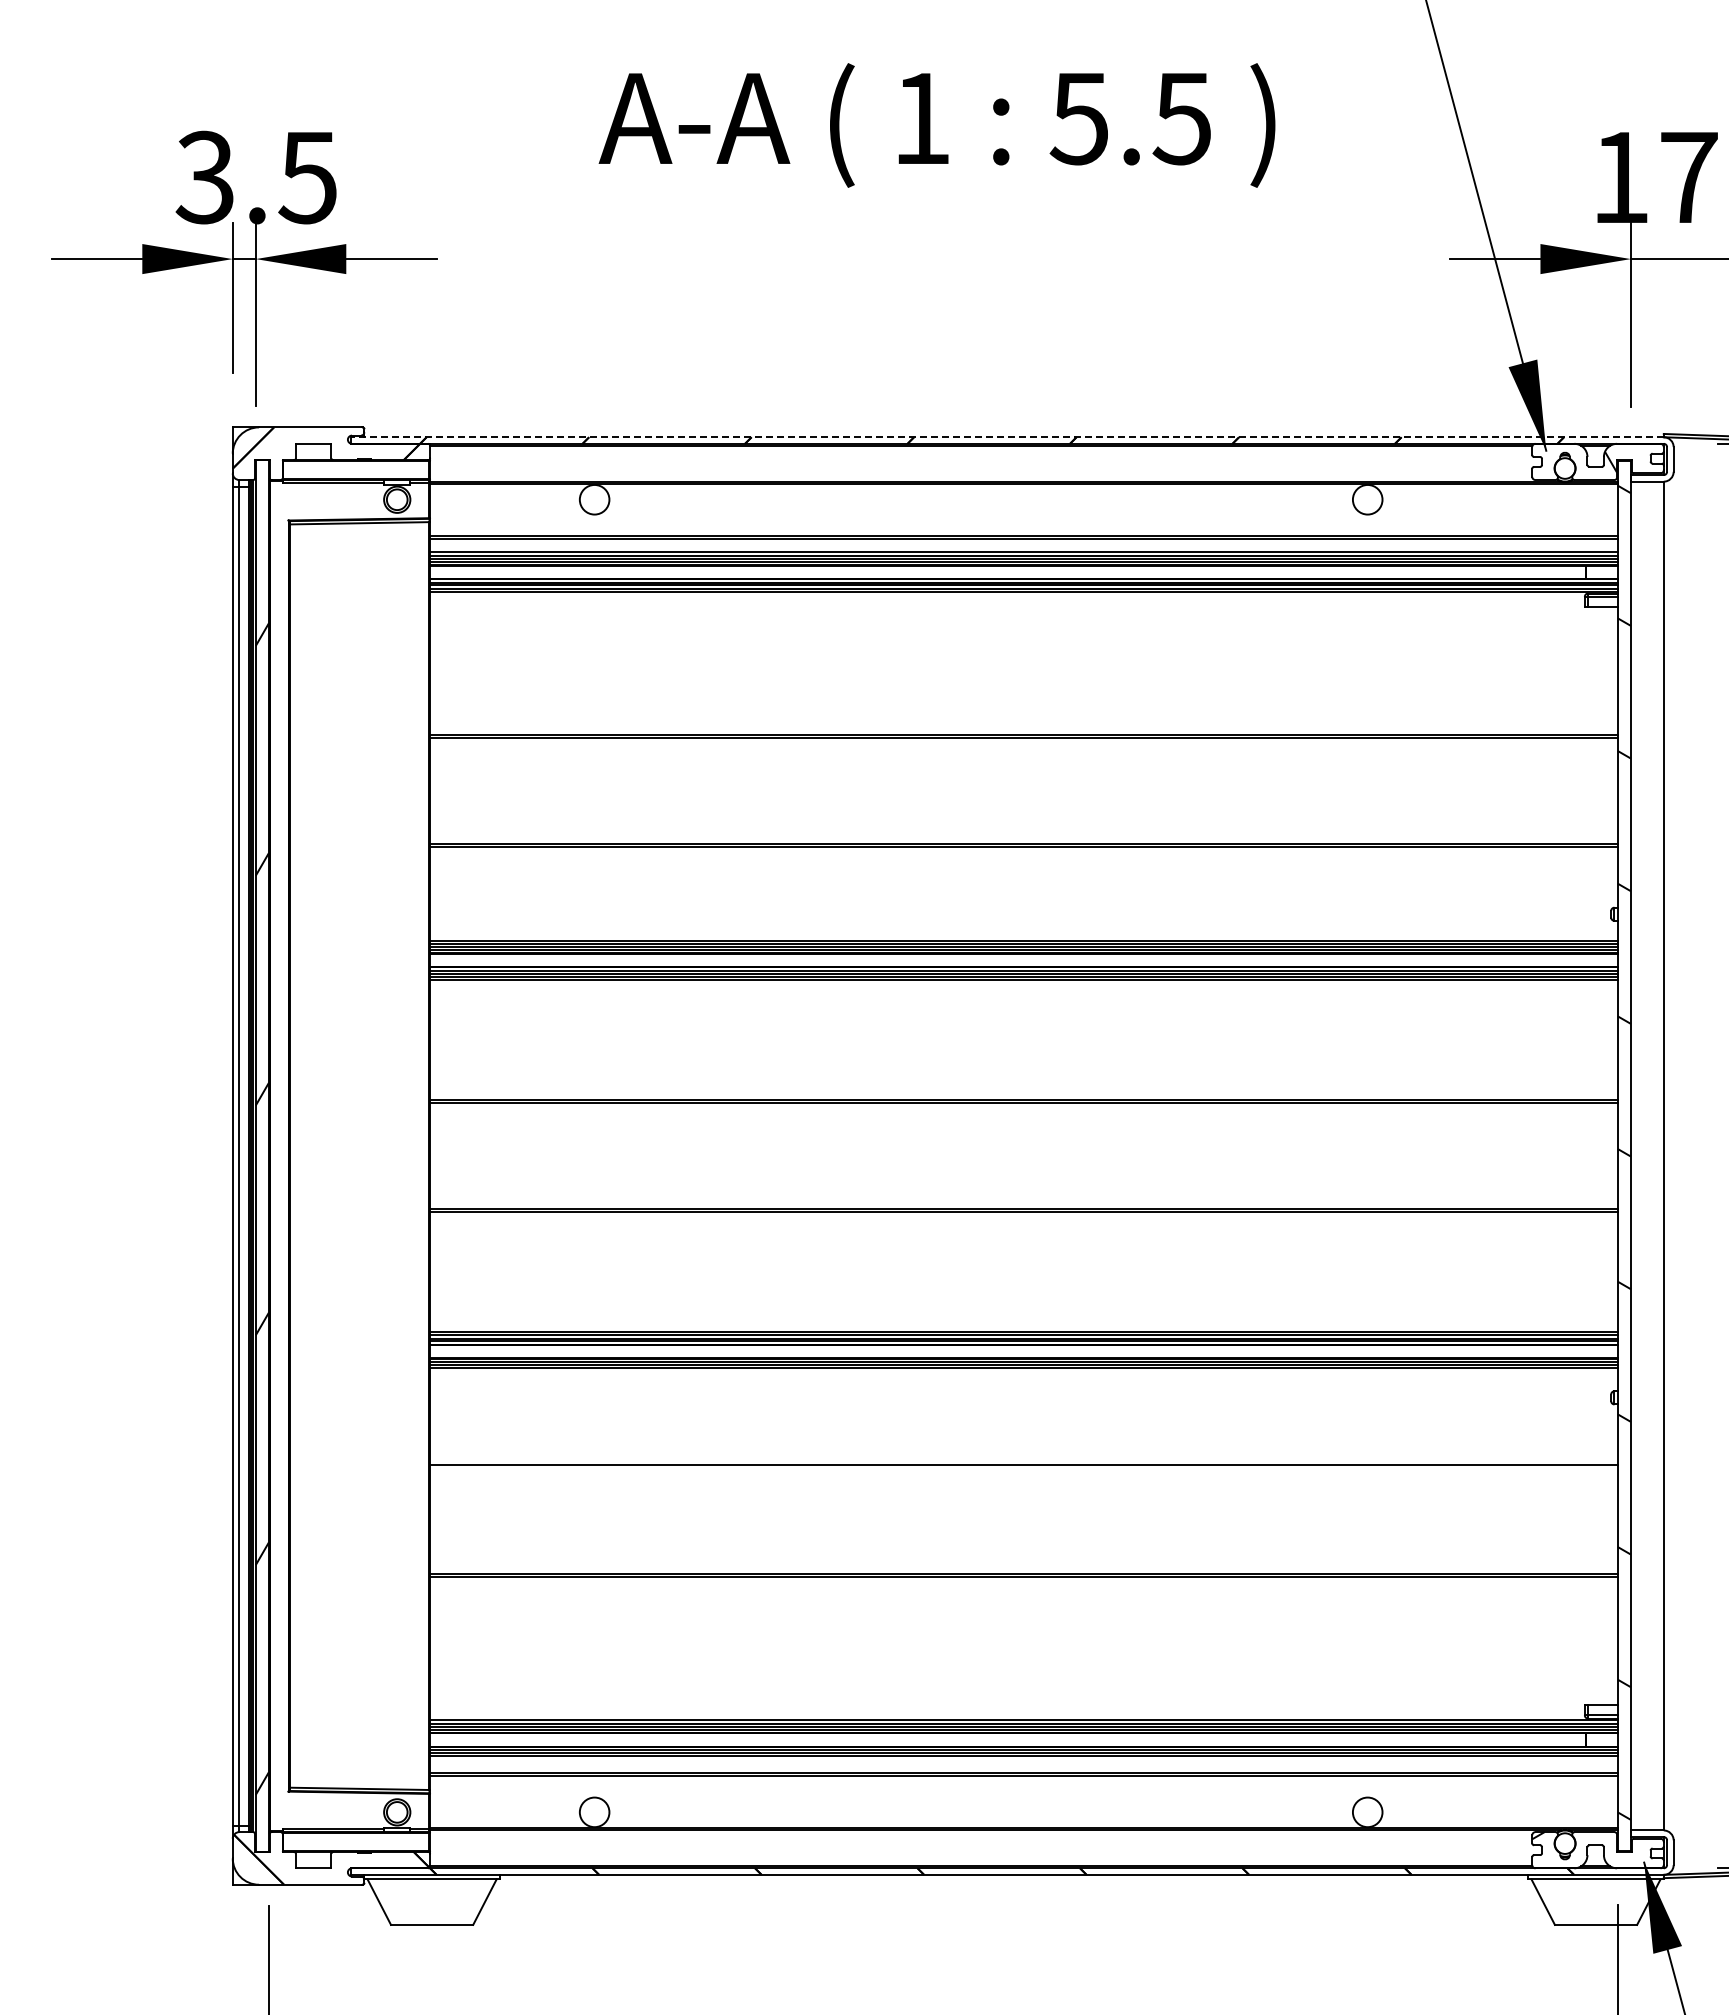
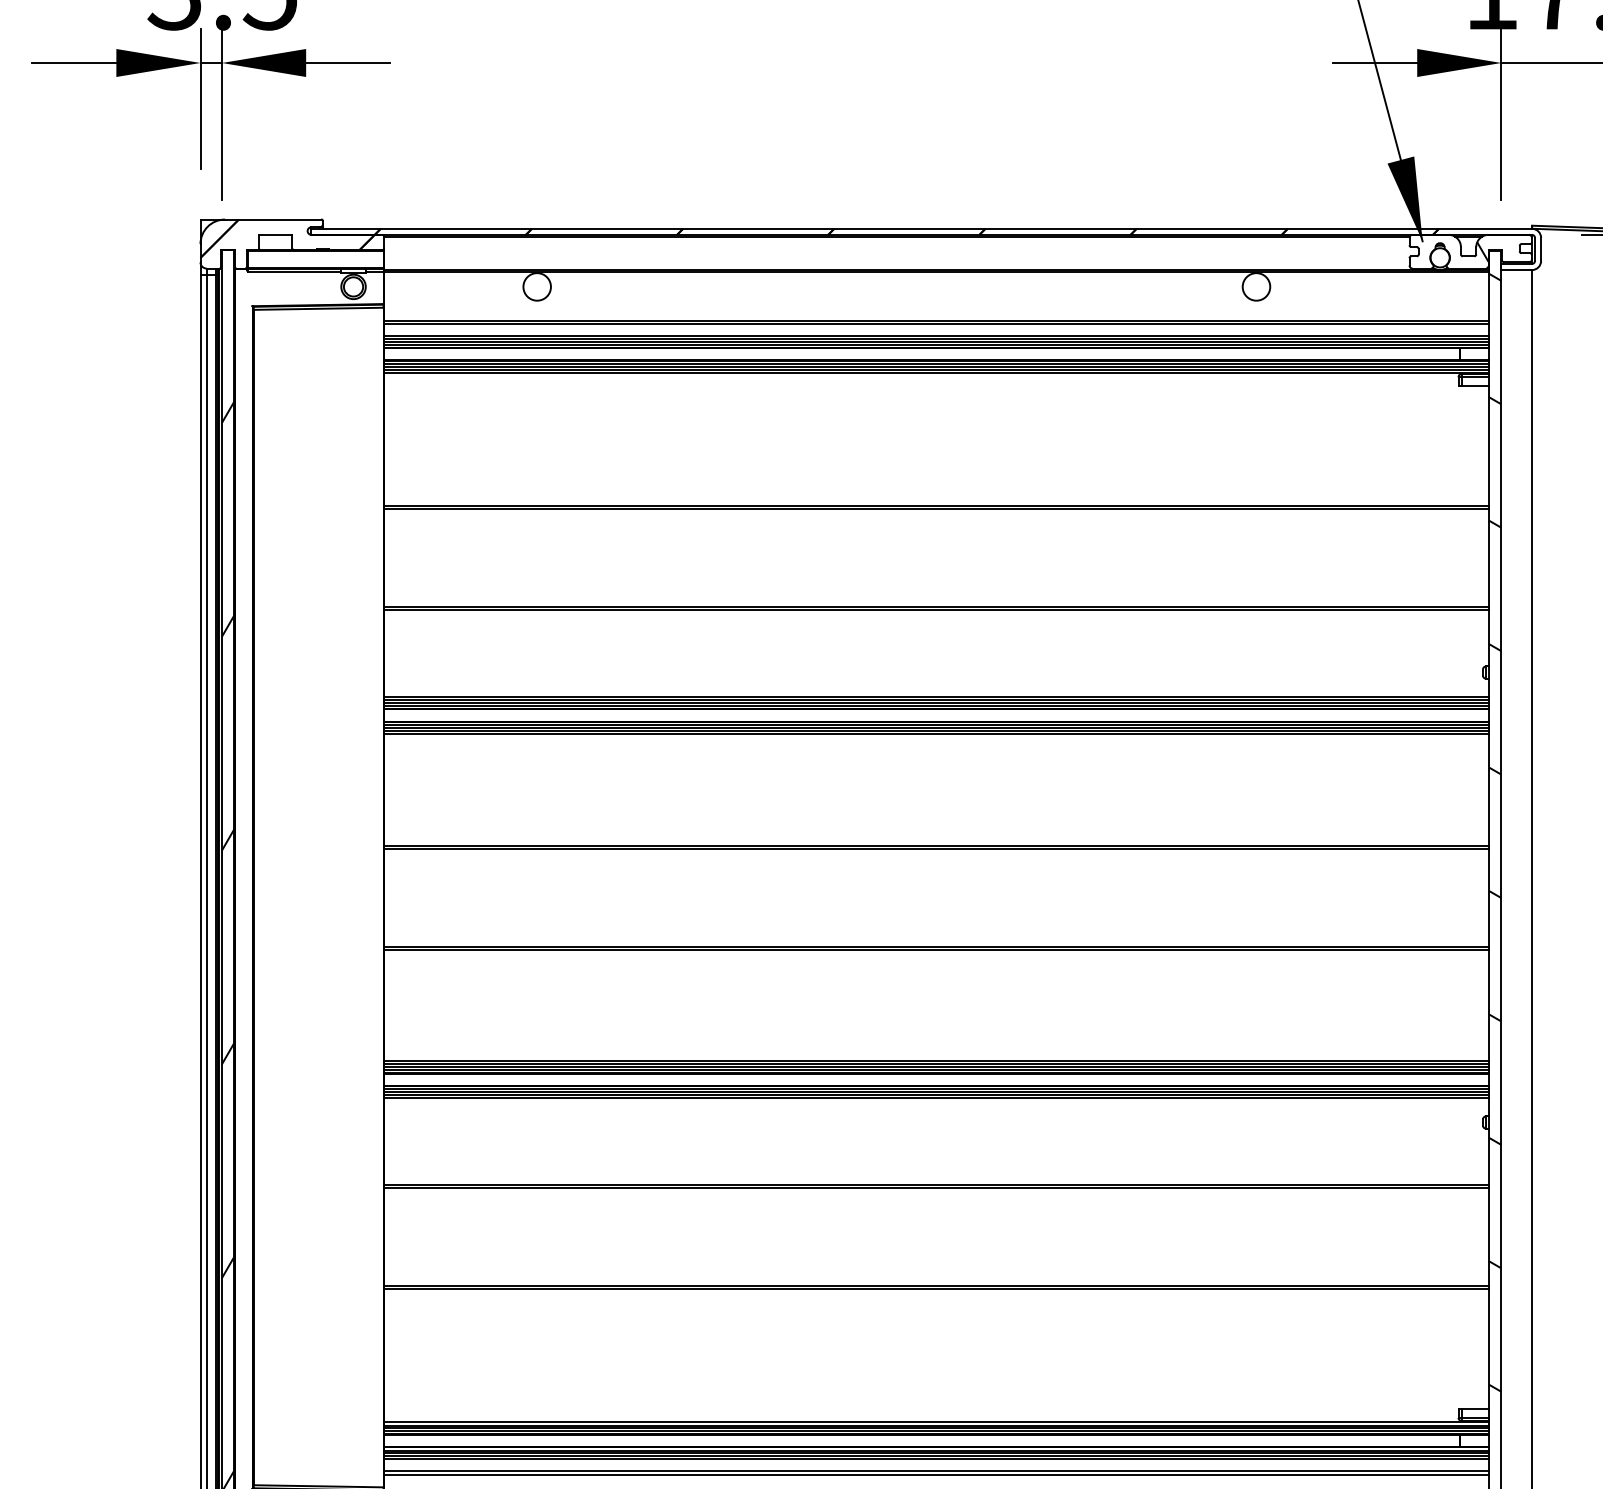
line: (1006, 437) -> (920, 228), dashed -> solid
line: (1023, 1371) -> (936, 1097), added
line: (1023, 1468) -> (936, 1188), added
line: (1023, 1759) -> (936, 1458), added

